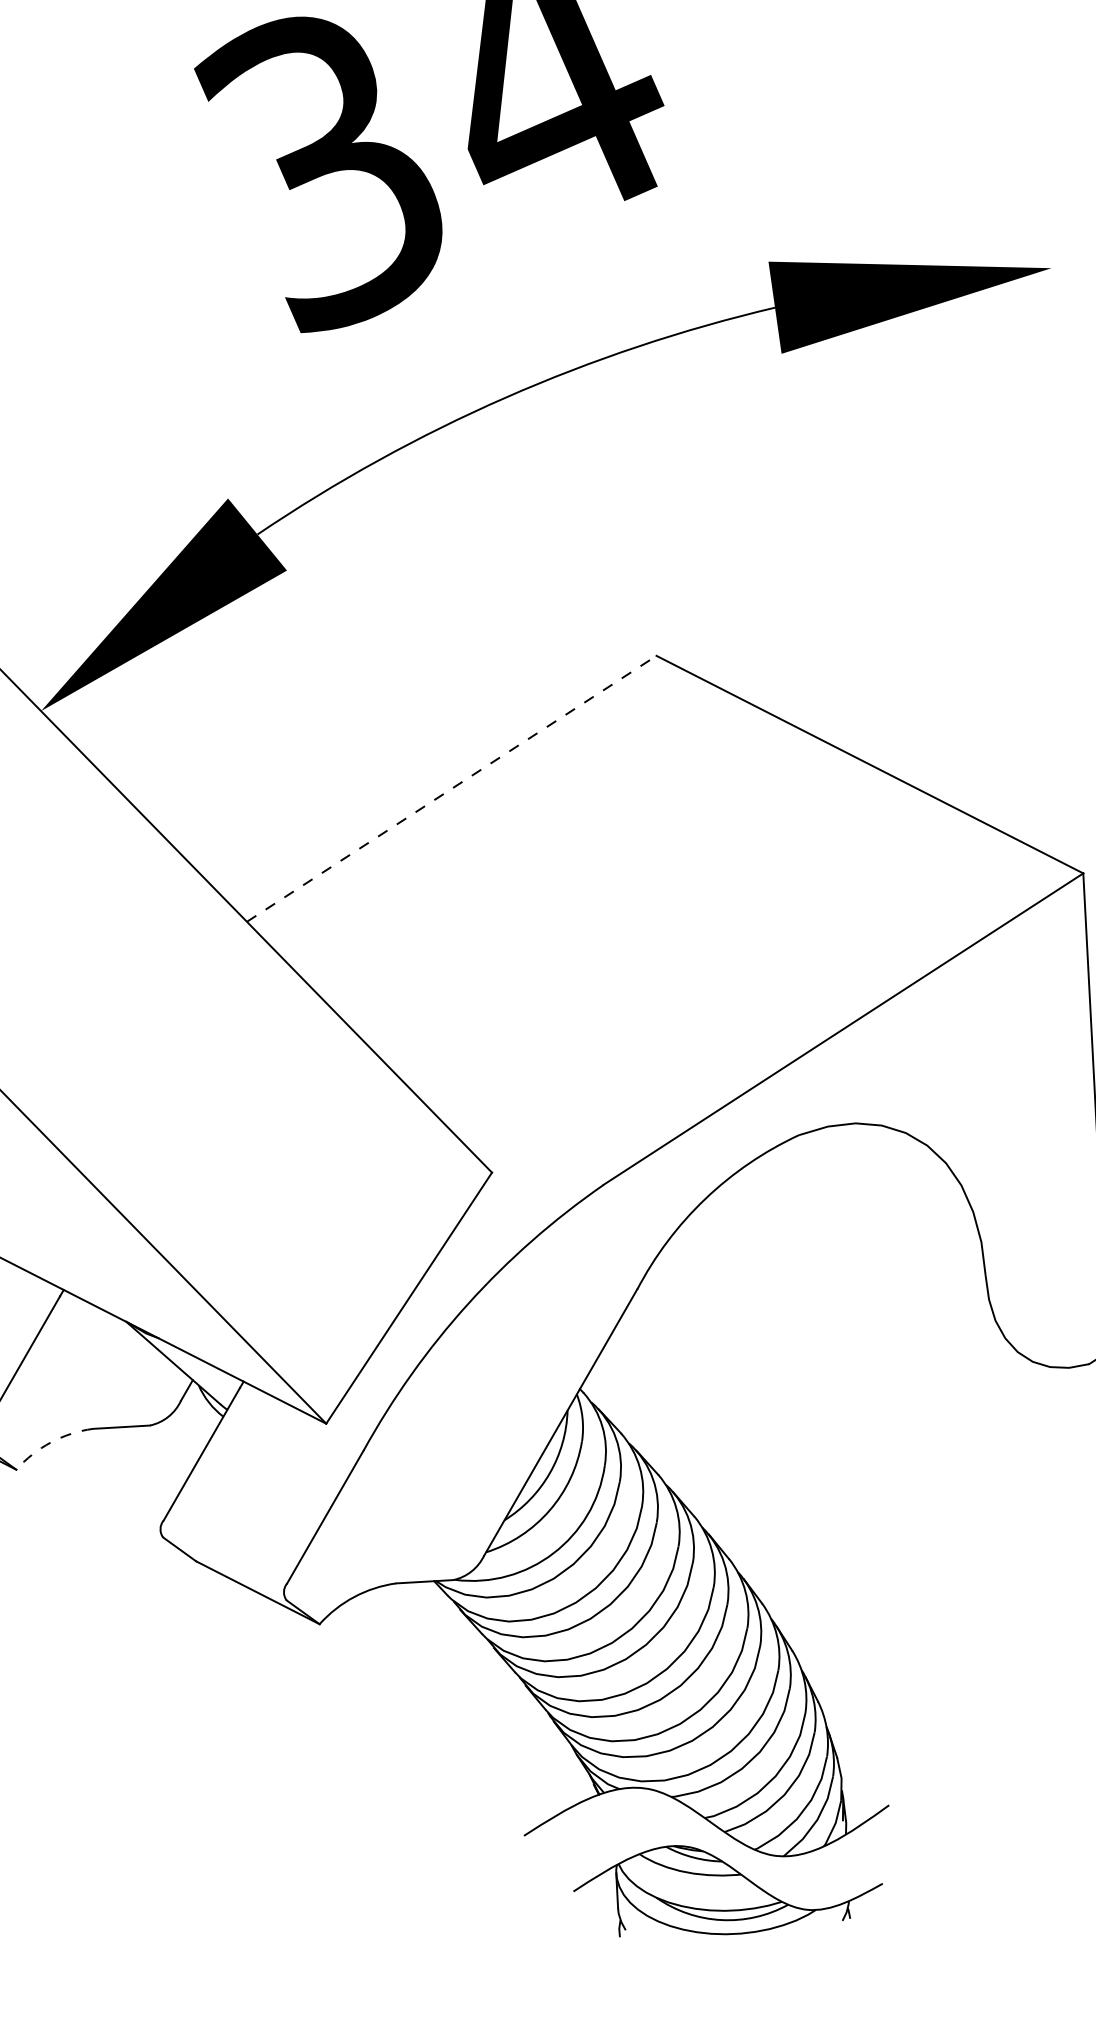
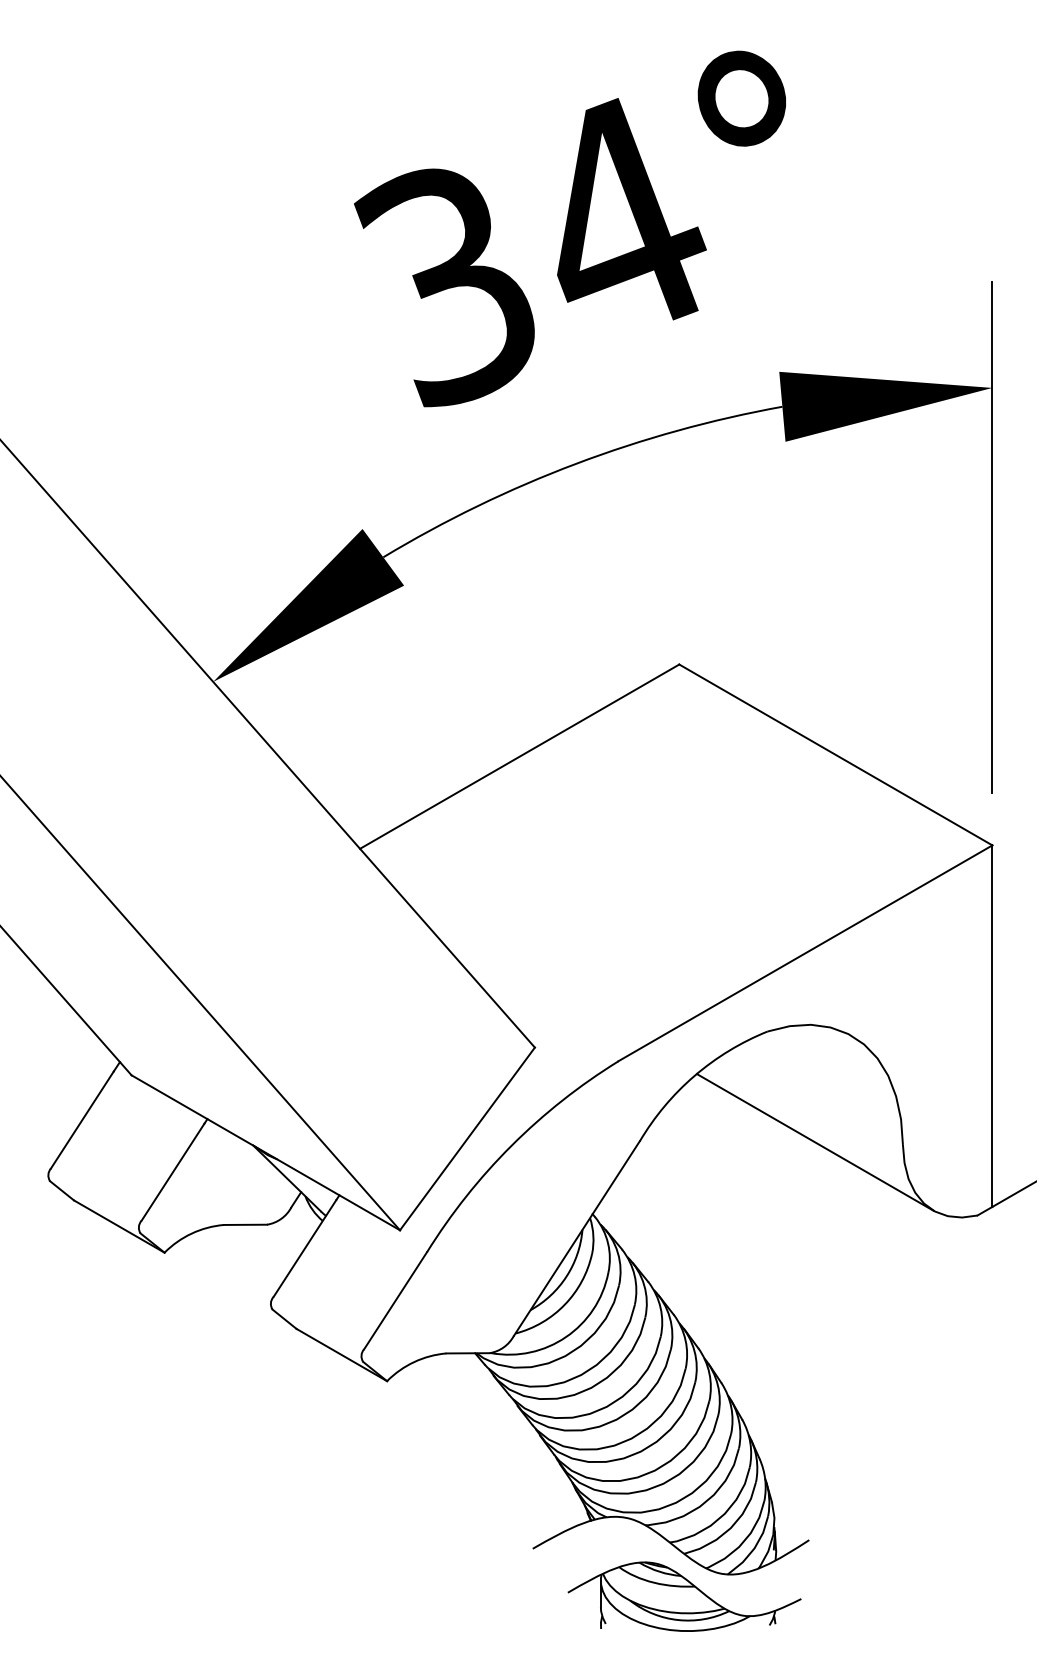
line: (1062, 466) -> (992, 537), added
line: (452, 788) -> (520, 756), dashed -> solid
line: (868, 1278) -> (814, 1142), added
arc: (50, 1442) -> (191, 1233), dashed -> solid

